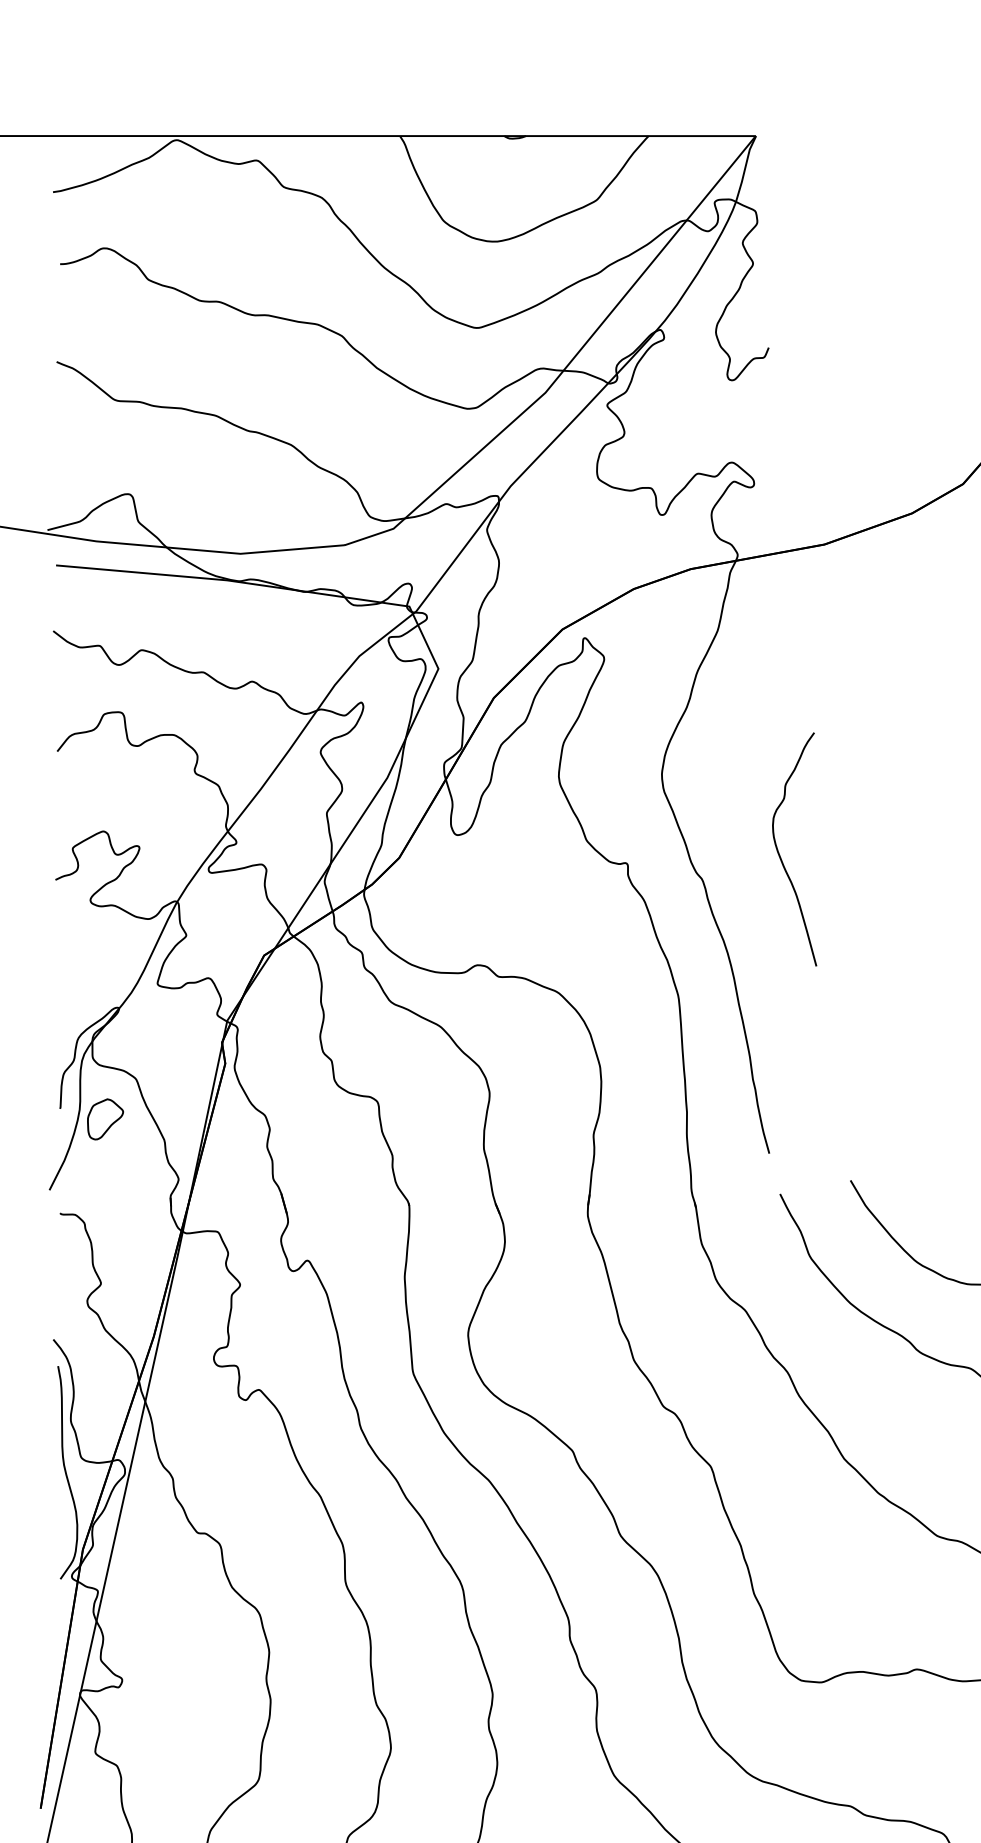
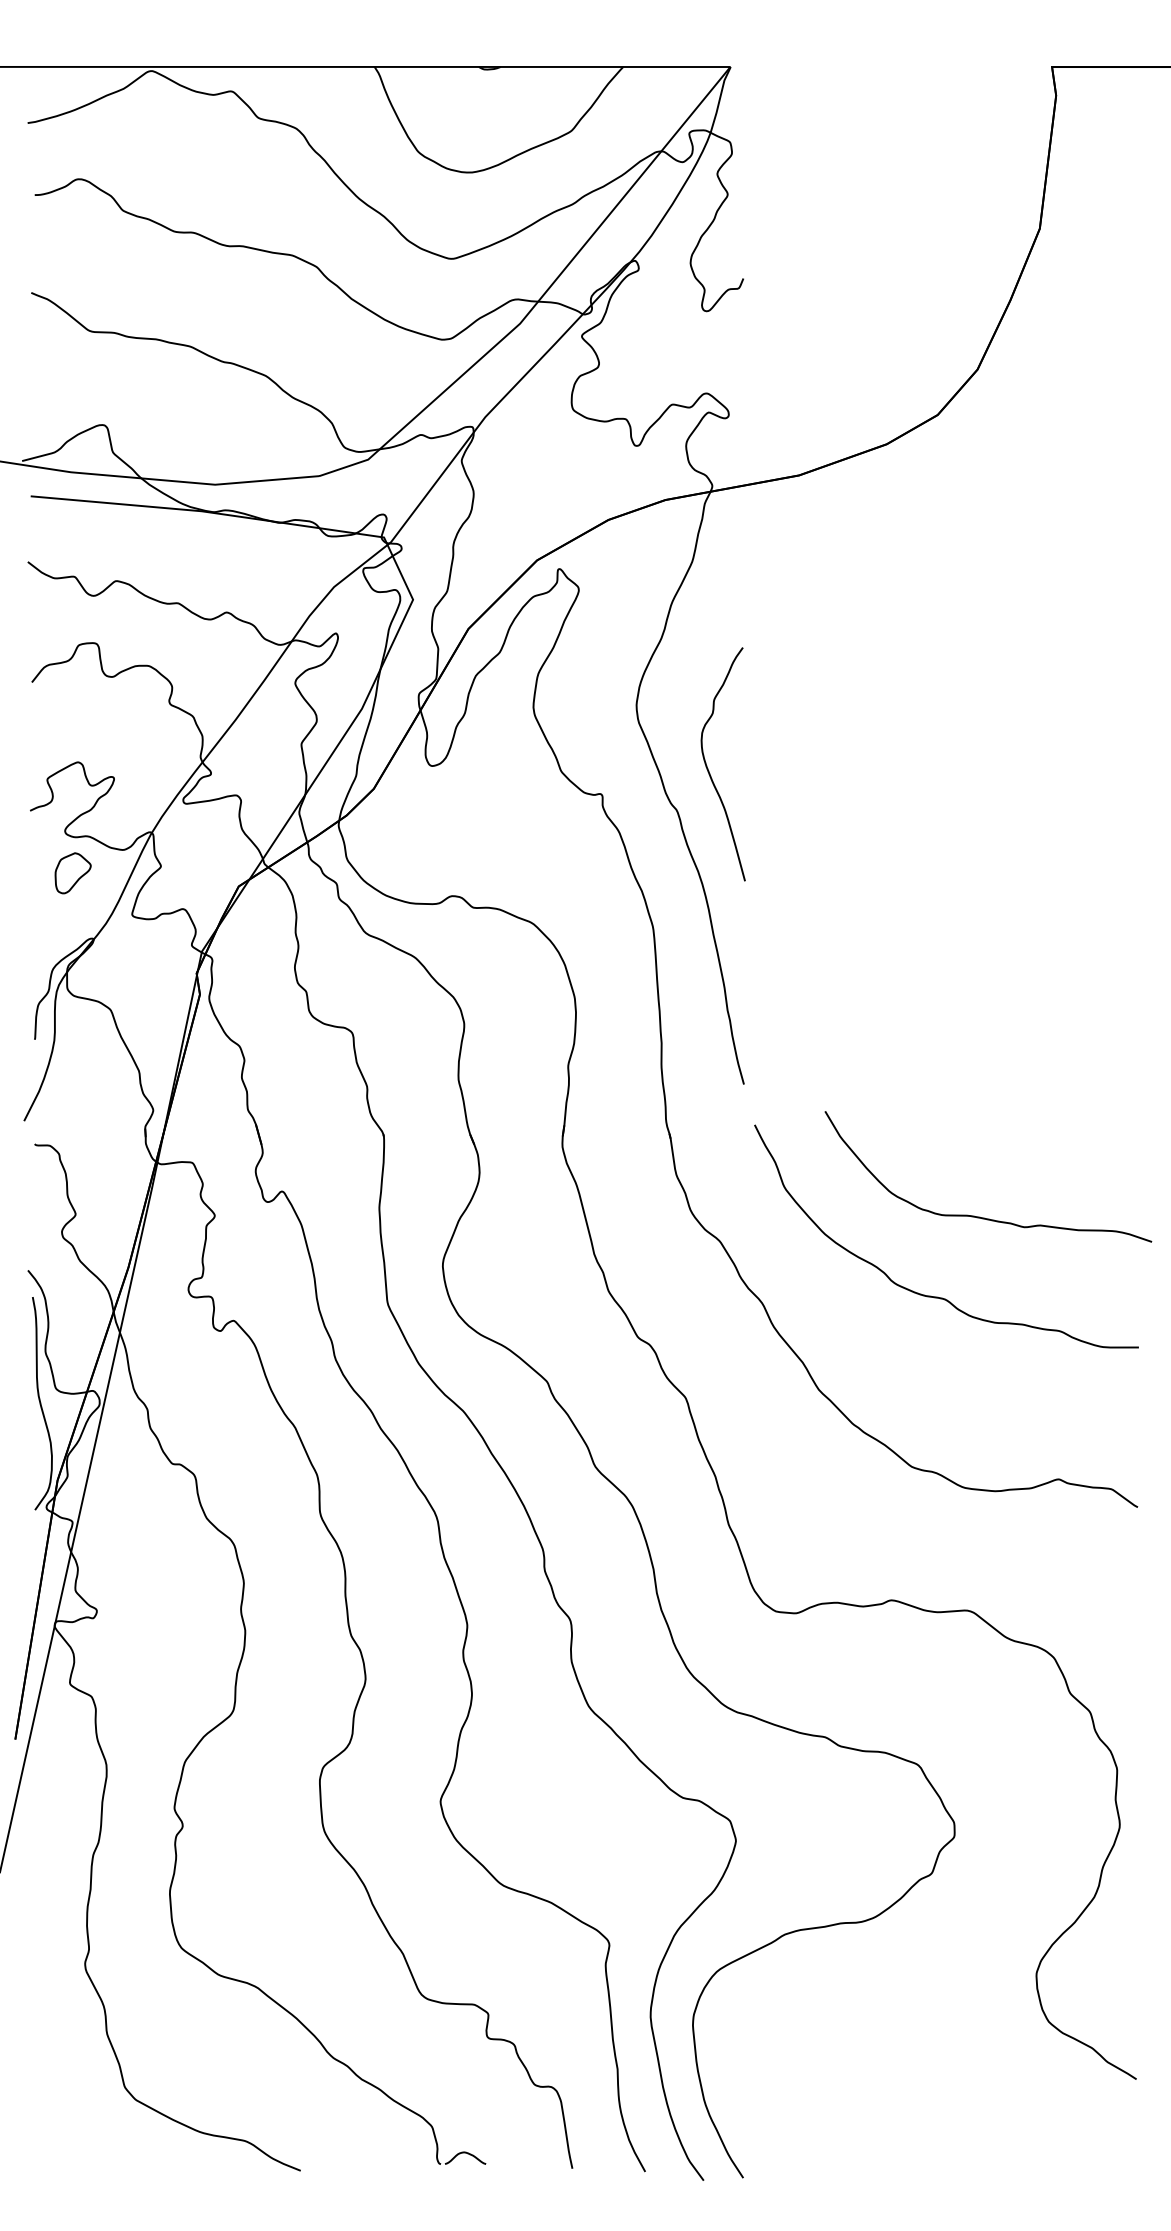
curve: (780, 855) -> (709, 770), moved
part: (104, 1119) -> (72, 873), moved

